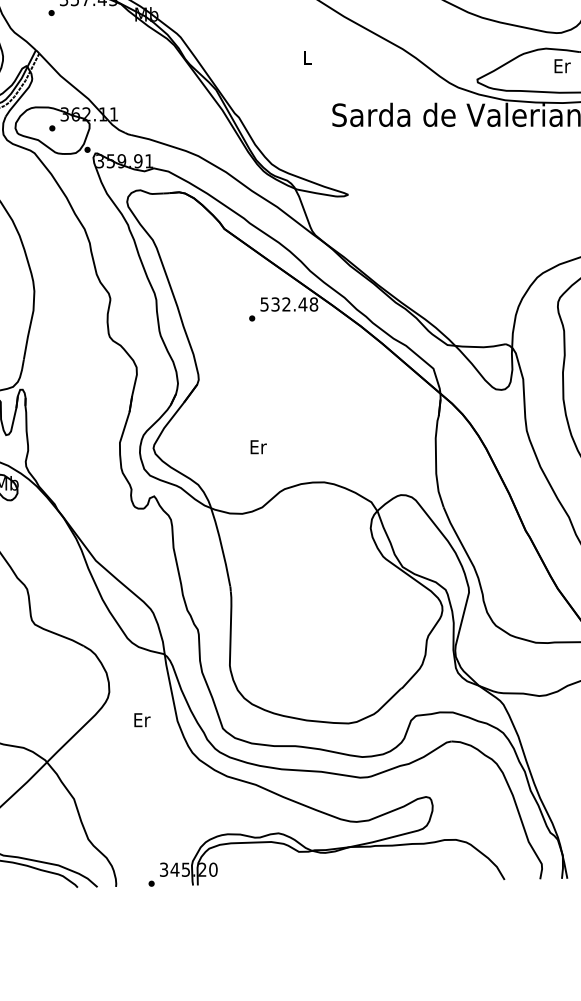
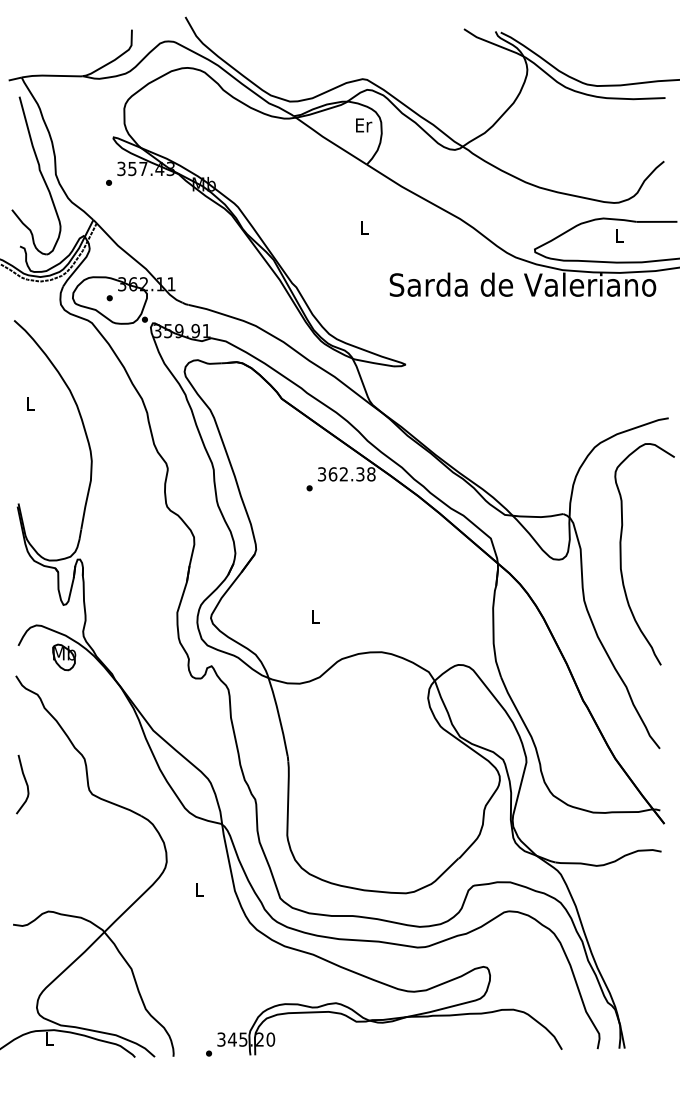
text: (563, 65) -> (620, 235), Er -> L
text: (284, 304) -> (341, 474), 532.48 -> 362.38
text: (259, 446) -> (316, 616), Er -> L
text: (142, 719) -> (199, 889), Er -> L

